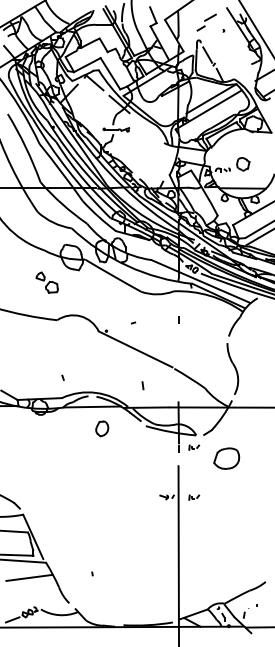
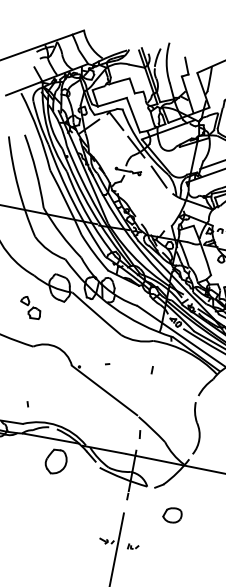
line: (147, 129) -> (158, 177), added
line: (142, 385) -> (139, 434), moved
part: (102, 428) -> (56, 461), size x1.67
part: (194, 447) -> (143, 498), removed
part: (226, 458) -> (172, 515), size x0.71

